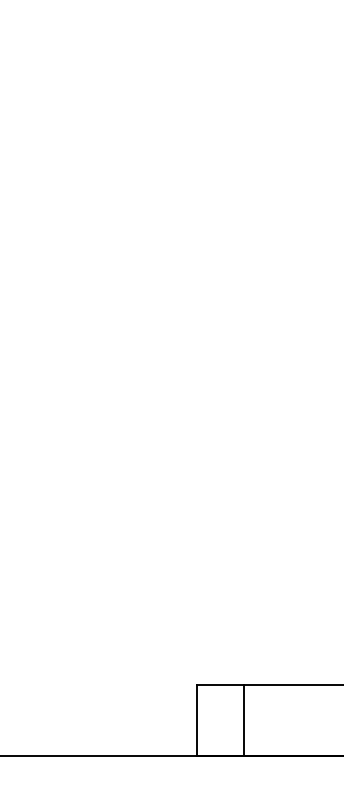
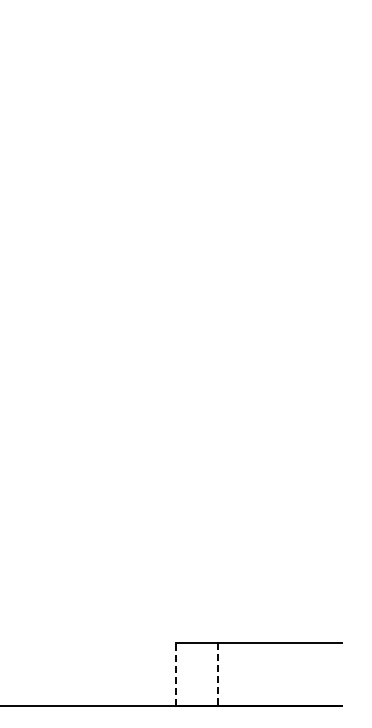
line: (196, 719) -> (176, 674), solid -> dashed
line: (244, 721) -> (218, 675), solid -> dashed

